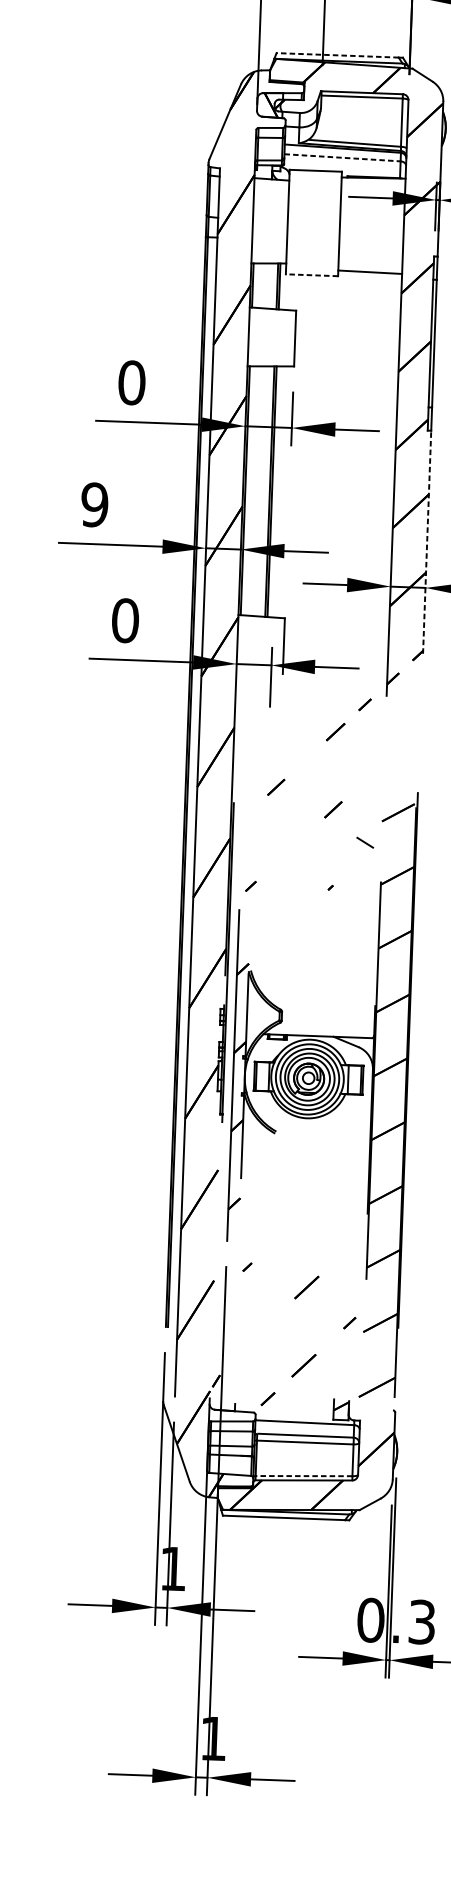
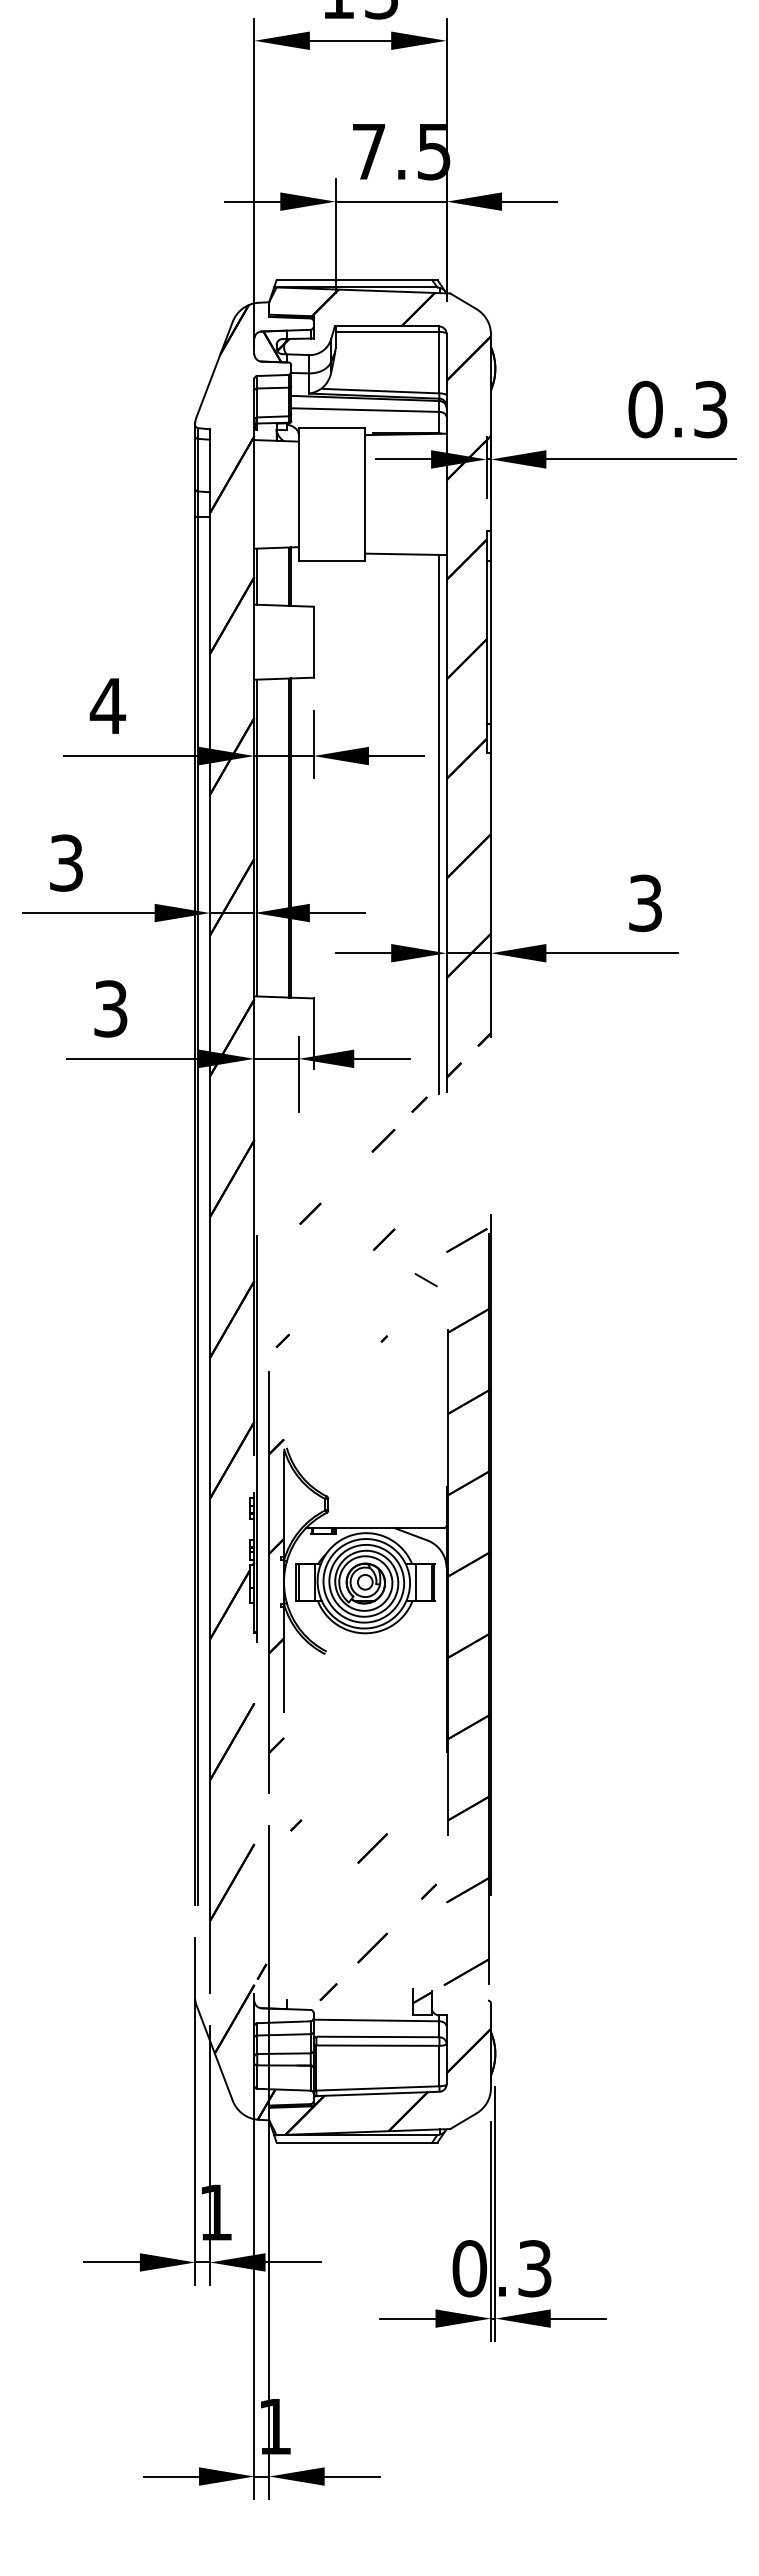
line: (337, 55) -> (354, 280), dashed -> solid
line: (342, 158) -> (365, 410), dashed -> solid
line: (311, 274) -> (331, 560), dashed -> solid
text: (131, 382) -> (107, 705), 0 -> 4
line: (388, 485) -> (439, 824), added
text: (94, 504) -> (66, 862), 9 -> 3
line: (426, 541) -> (490, 894), dashed -> solid
text: (125, 620) -> (110, 1008), 0 -> 3
line: (303, 1476) -> (377, 2088), dashed -> solid

